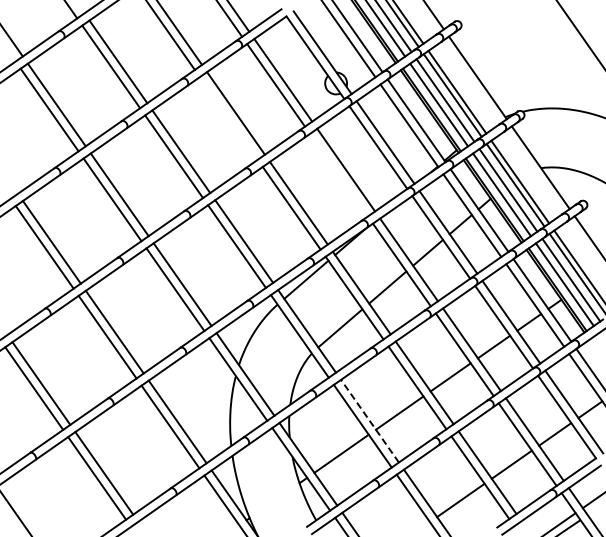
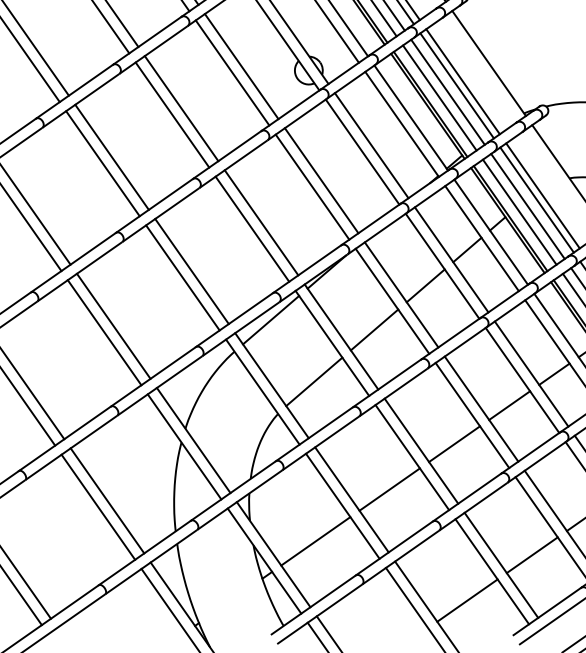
line: (228, 118) -> (172, 115), added
line: (338, 174) -> (311, 186), added
line: (369, 420) -> (351, 499), dashed -> solid

